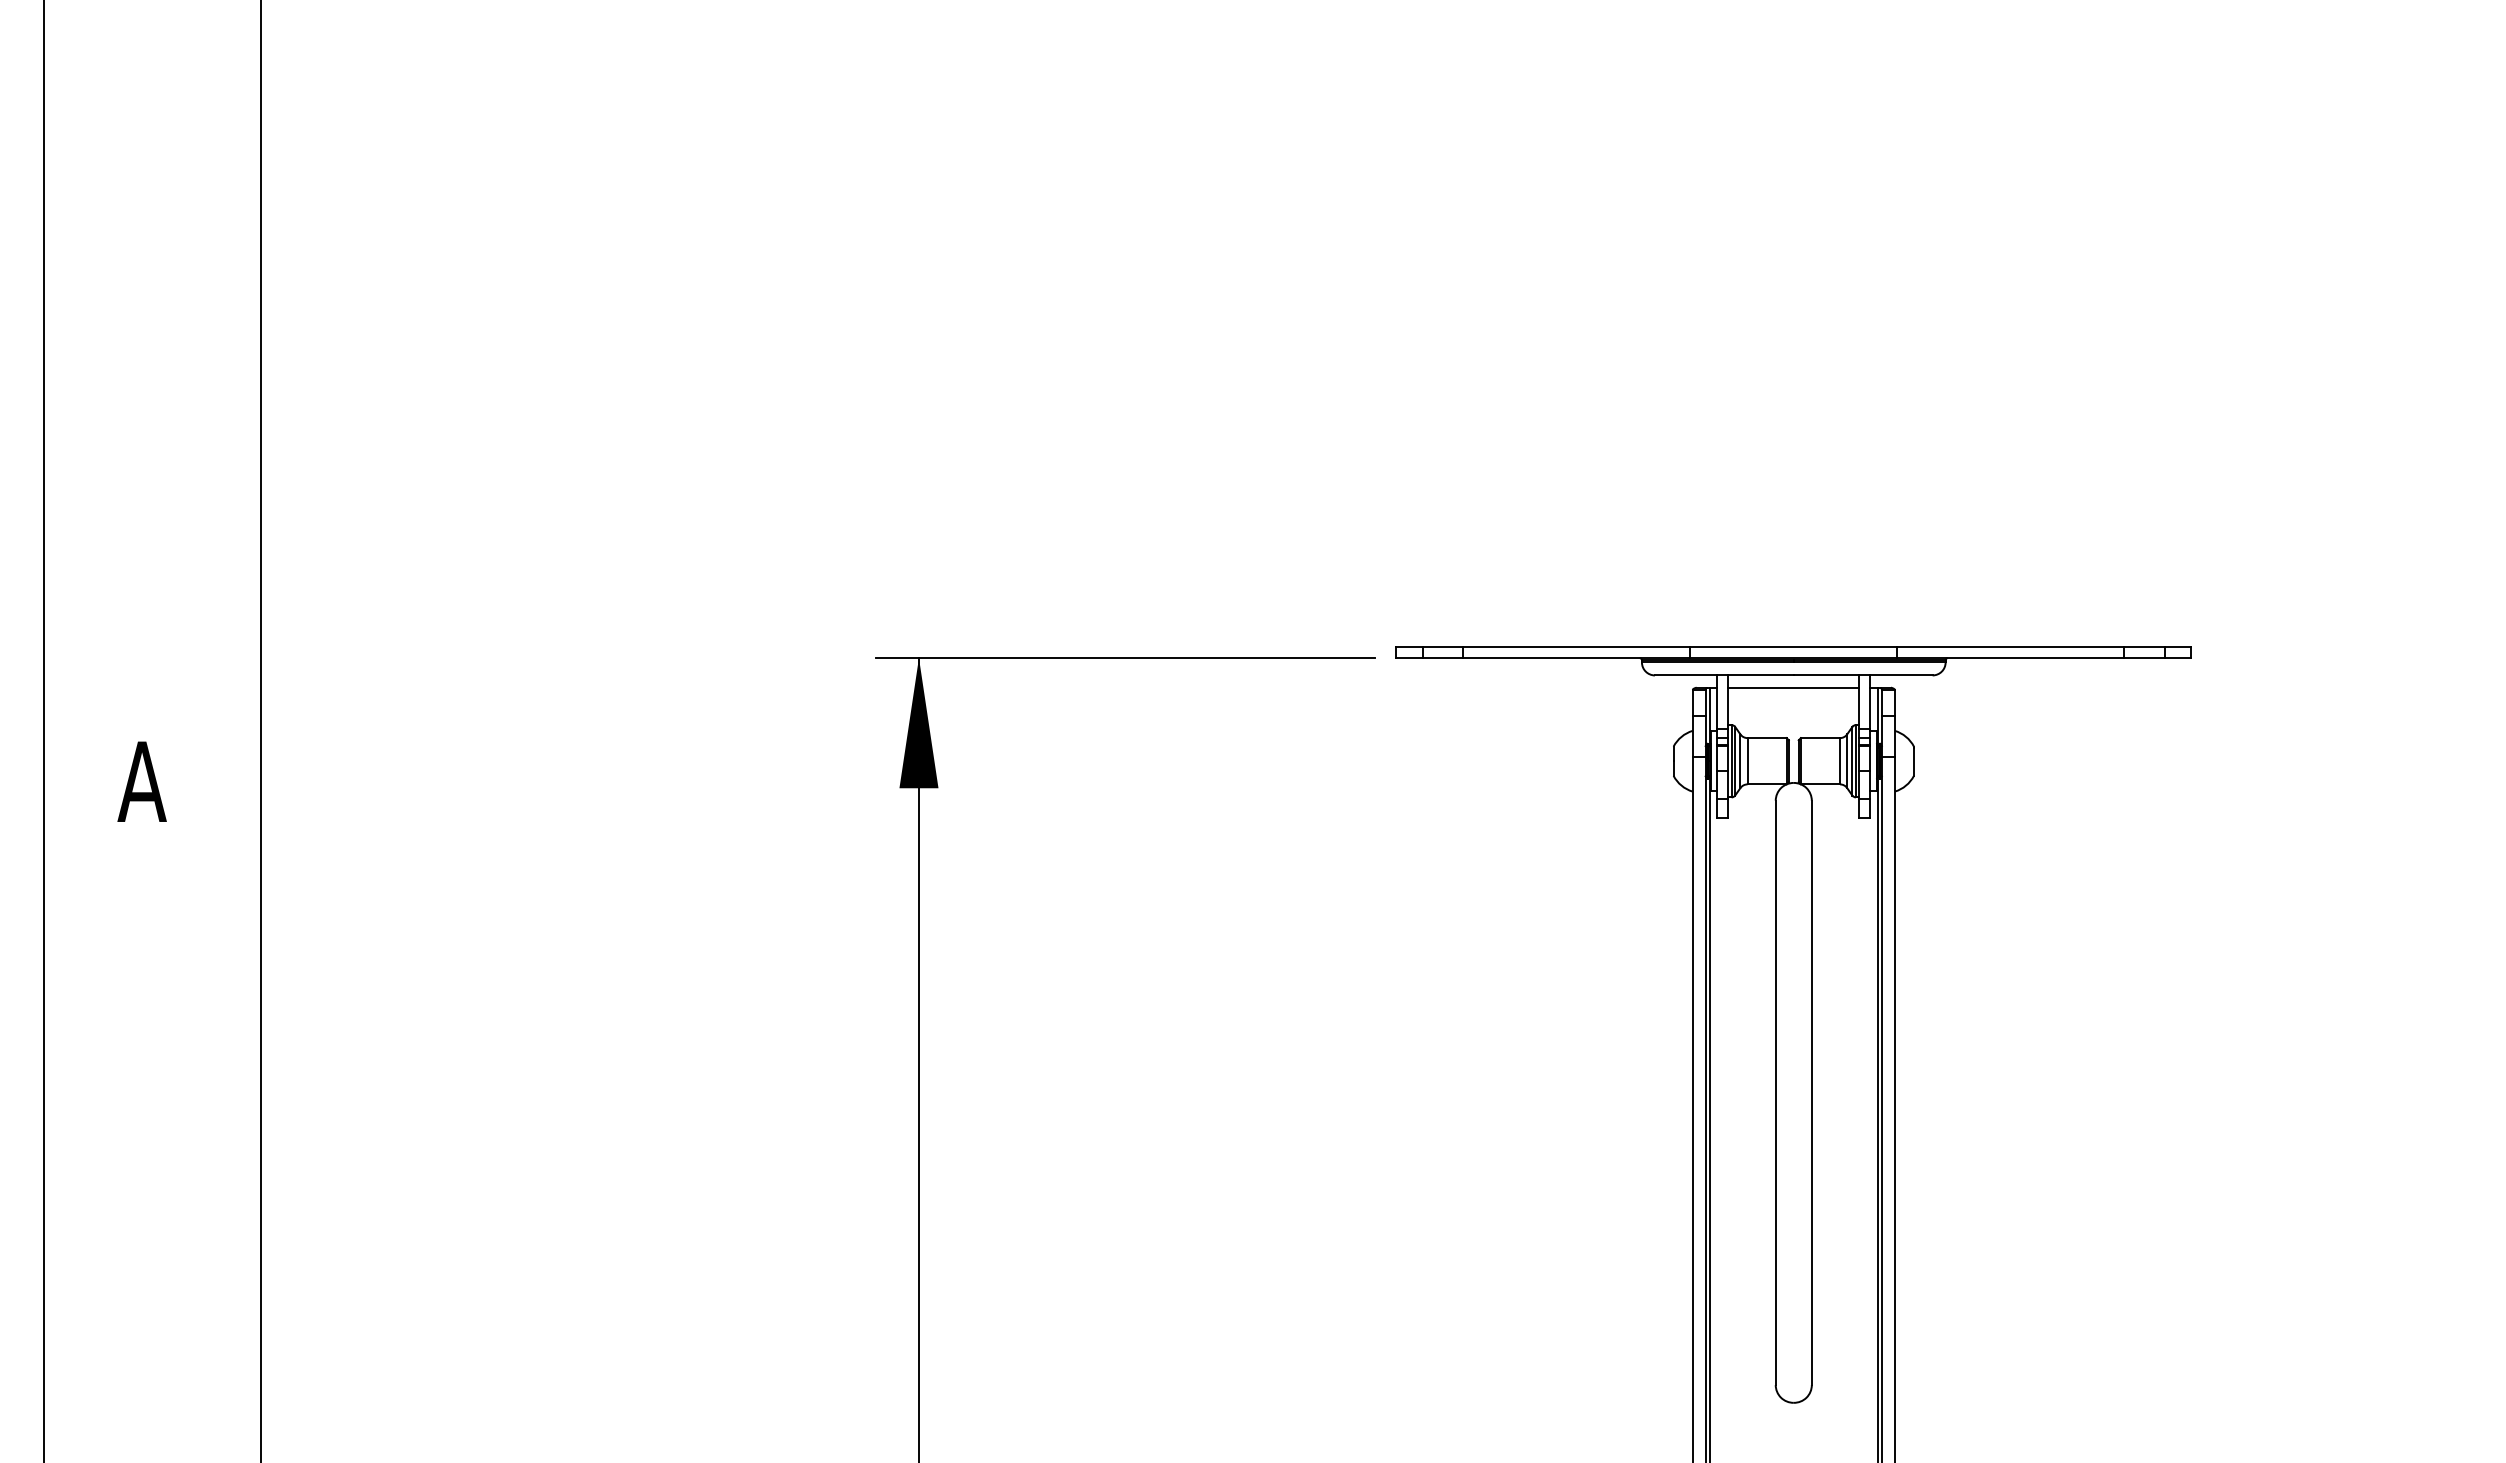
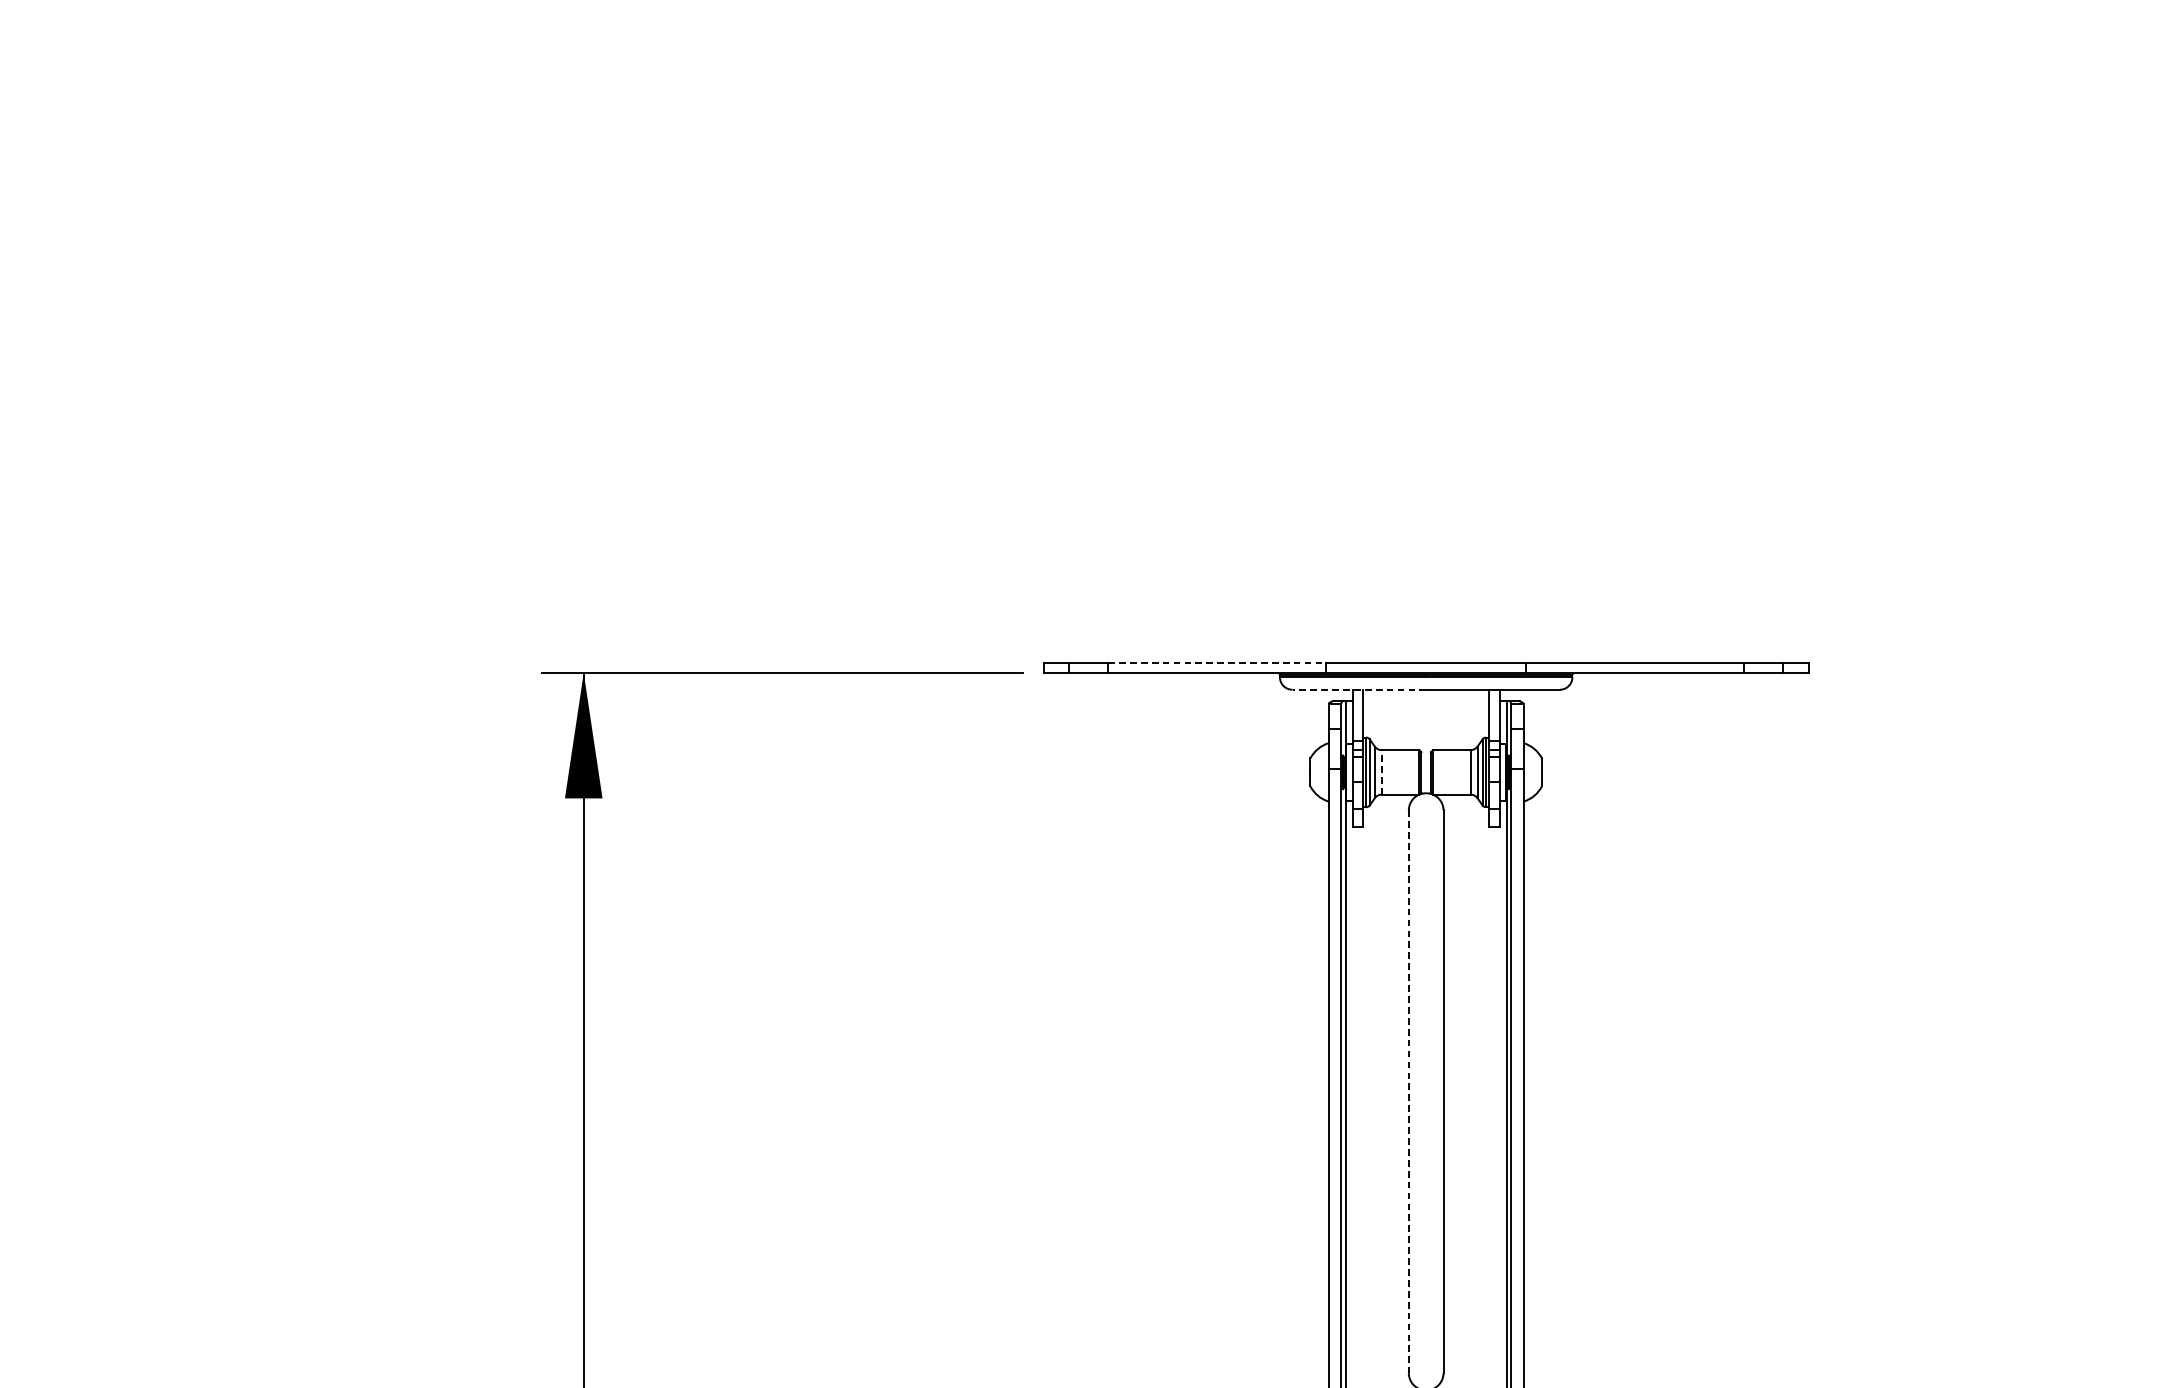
line: (1577, 647) -> (1217, 662), solid -> dashed
line: (1723, 675) -> (1358, 689), solid -> dashed
line: (1793, 687) -> (1425, 701), removed
line: (1747, 760) -> (1381, 771), solid -> dashed
line: (1775, 1093) -> (1408, 1092), solid -> dashed

